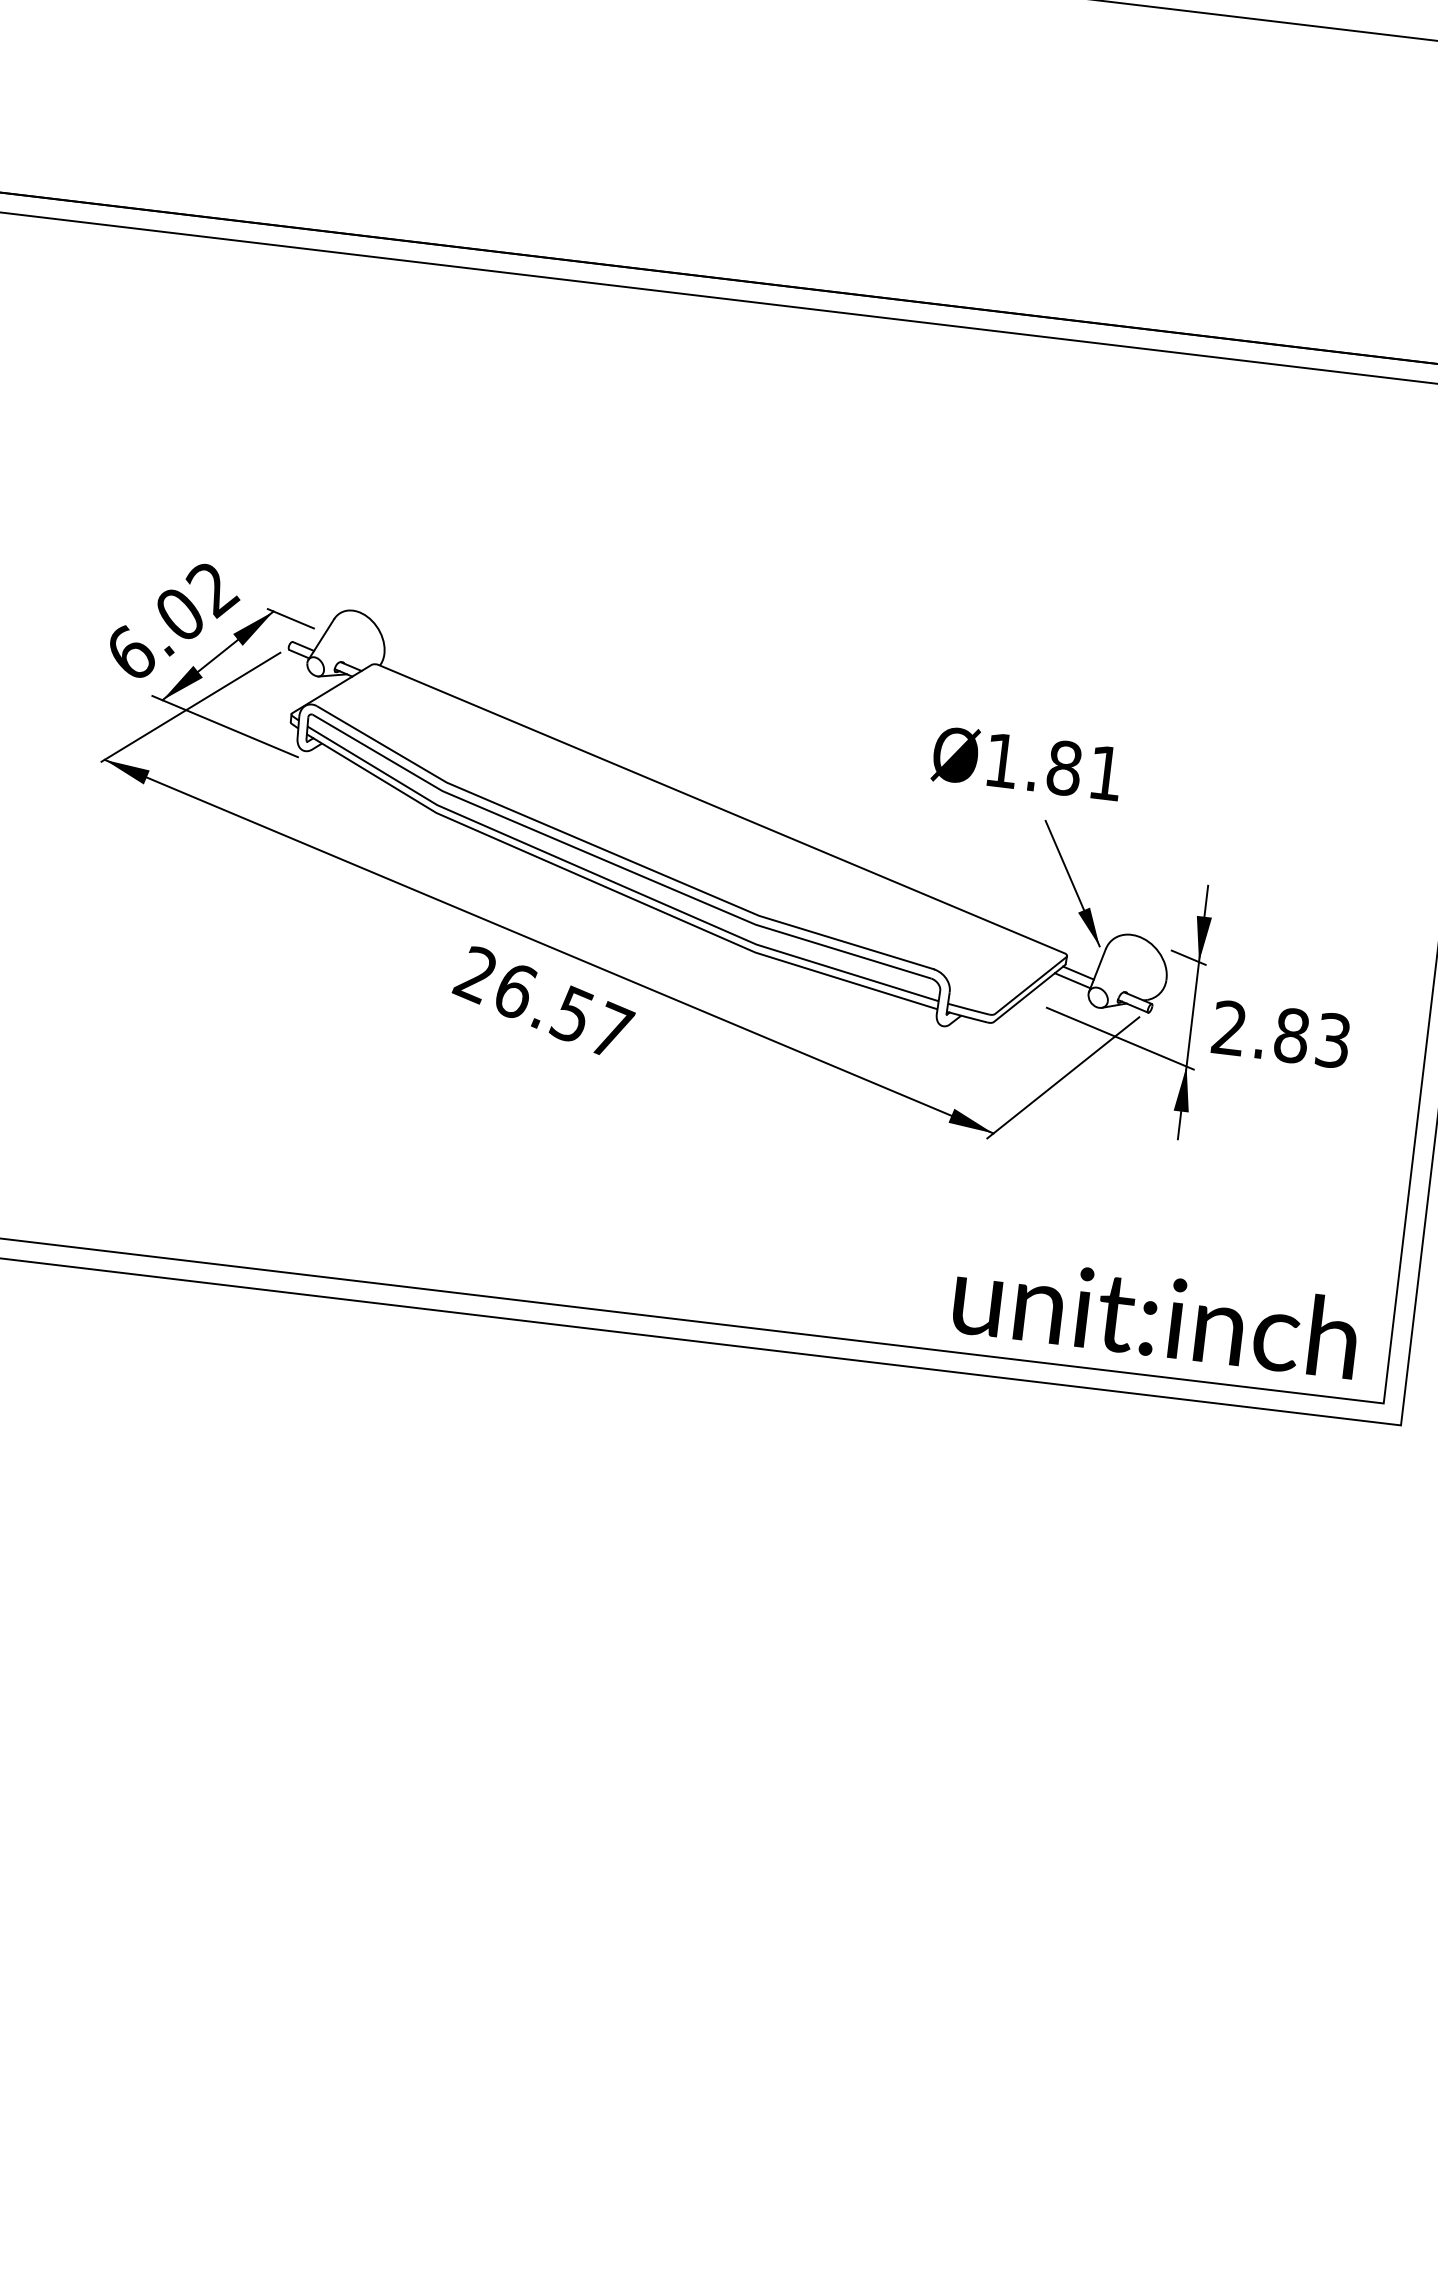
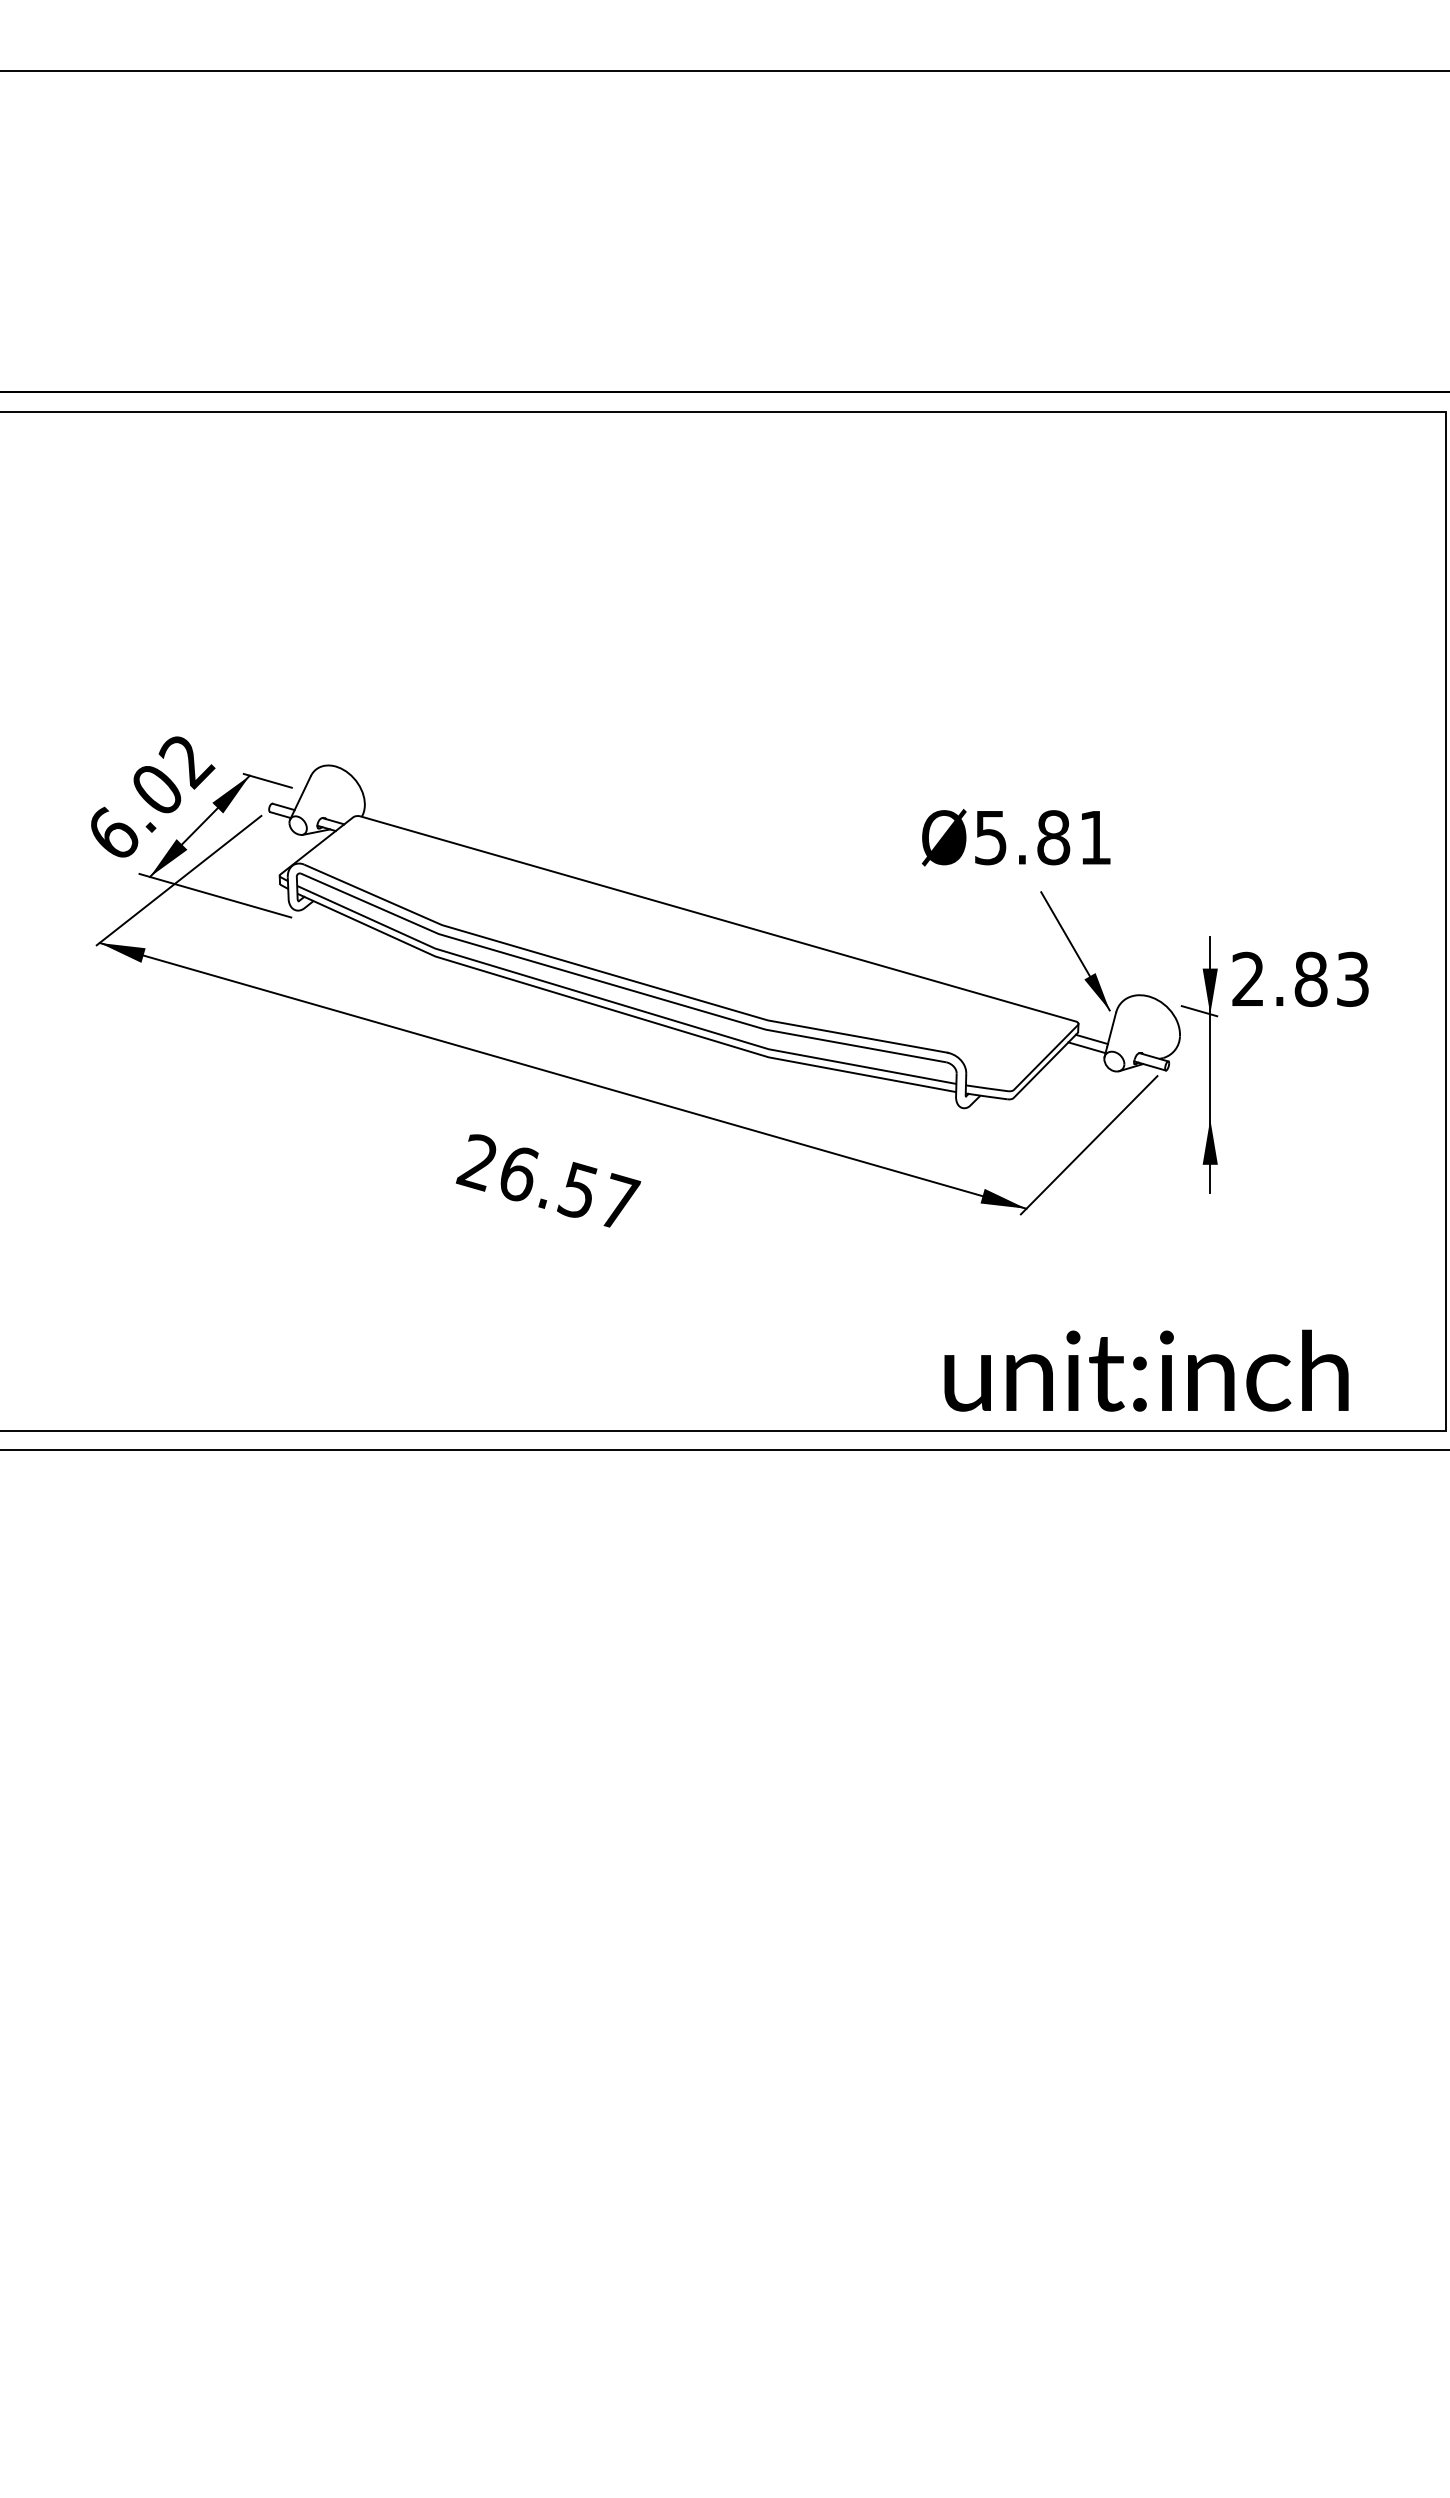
text: (1001, 761) -> (990, 838), Ø1.81 -> Ø5.81
text: (544, 1001) -> (548, 1180), moved
text: (1281, 1033) -> (1300, 978), moved
line: (1119, 1038) -> (1140, 1099), removed
text: (1156, 1315) -> (1146, 1370), moved

